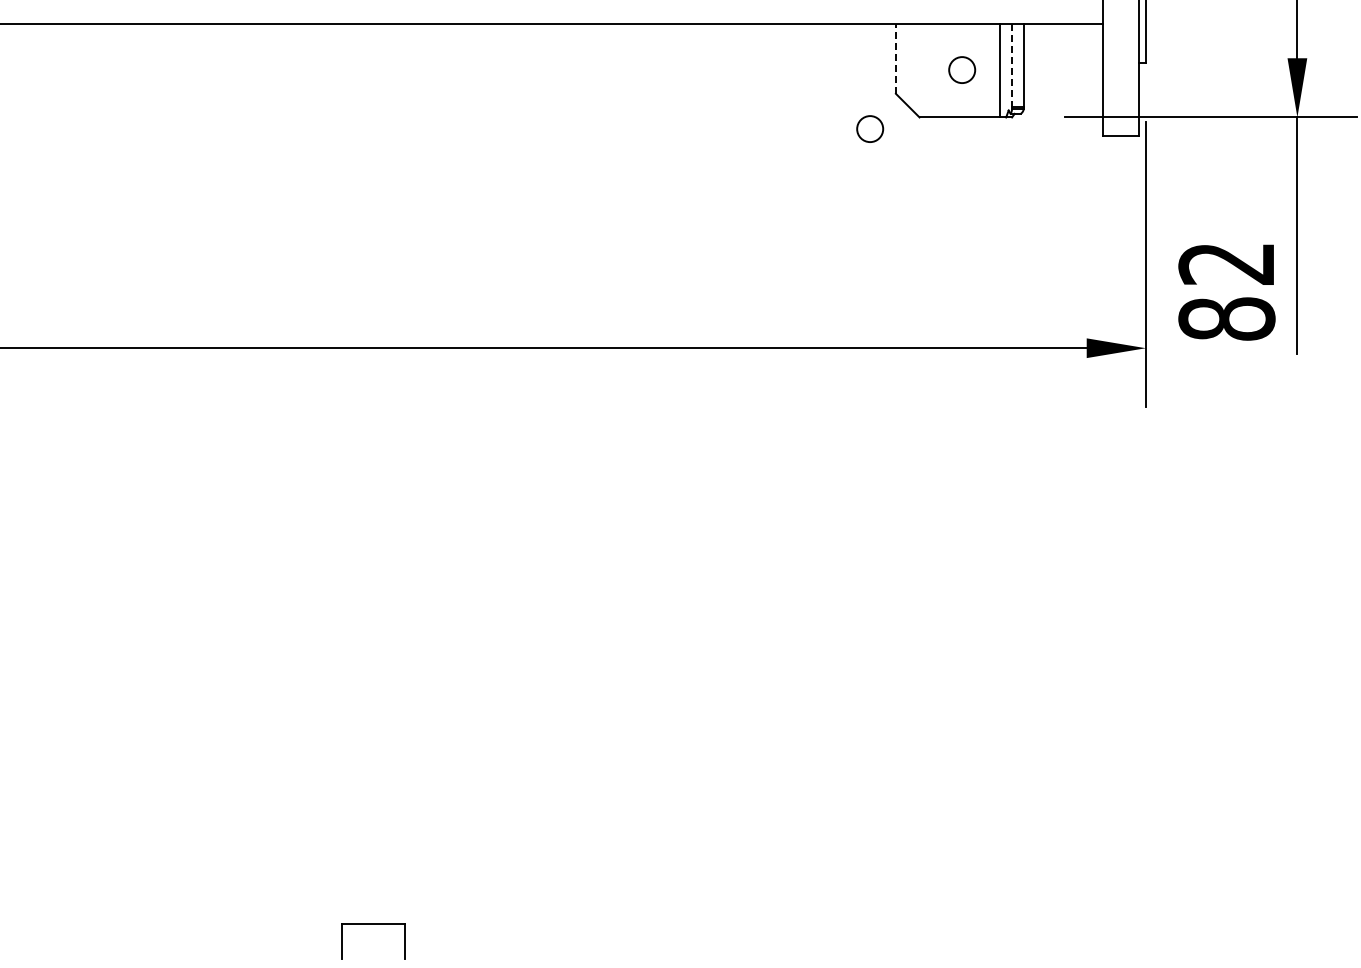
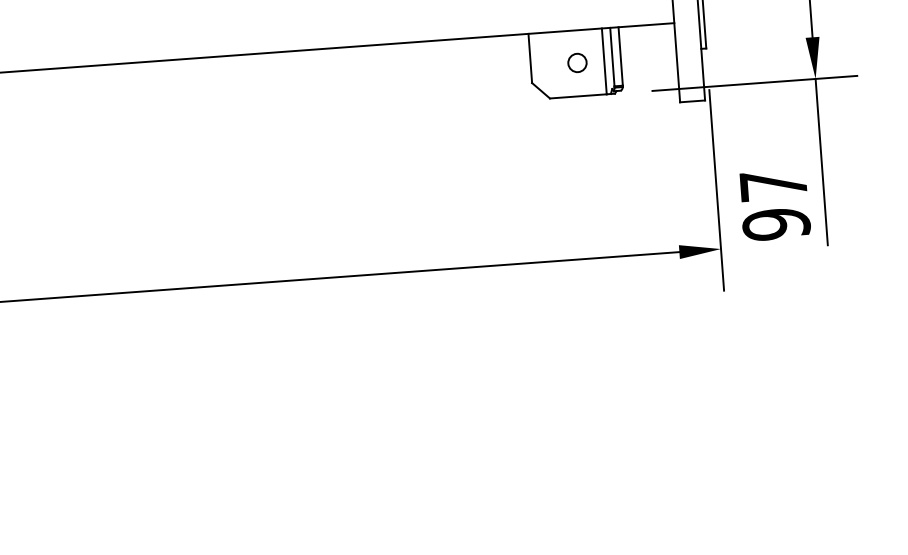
line: (895, 58) -> (529, 58), dashed -> solid
line: (1012, 65) -> (612, 57), dashed -> solid
circle: (870, 128) -> (516, 108), removed
text: (1226, 292) -> (774, 205), 82 -> 97

